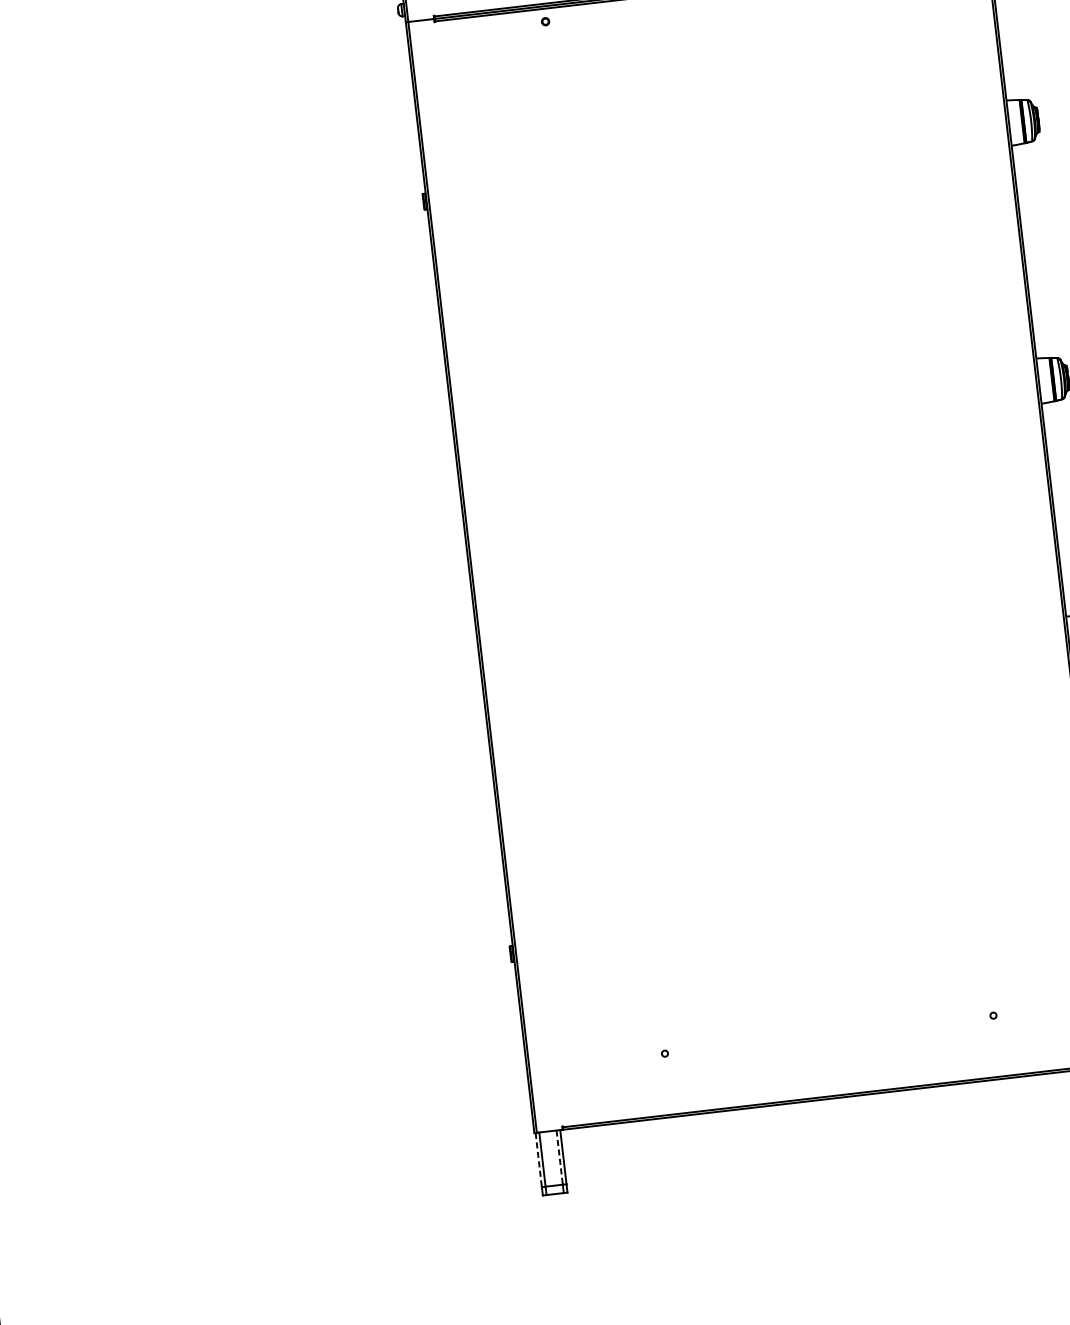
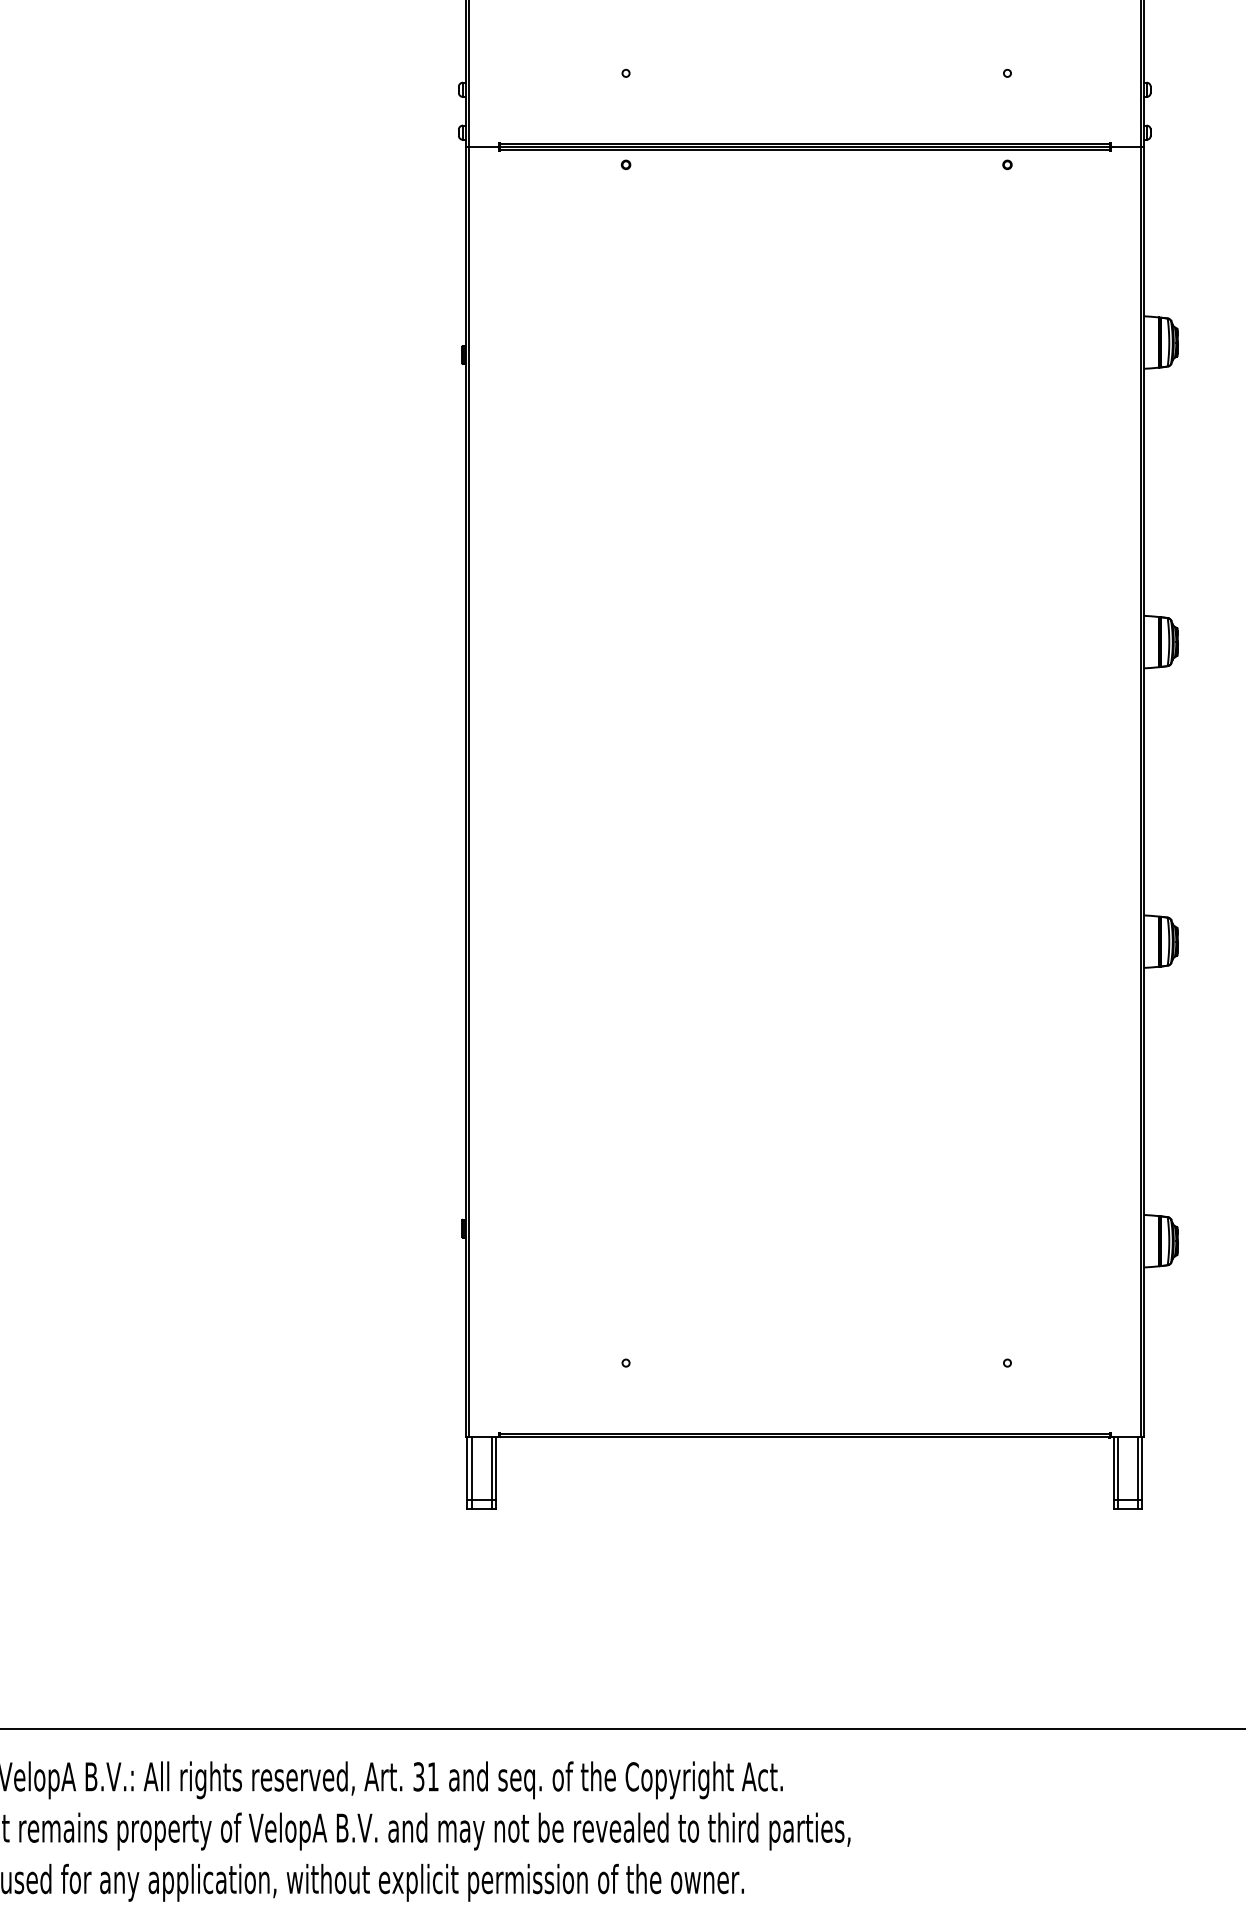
line: (559, 1157) -> (491, 1468), dashed -> solid
line: (538, 1160) -> (467, 1468), dashed -> solid

